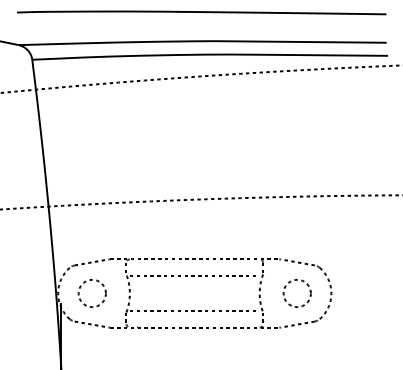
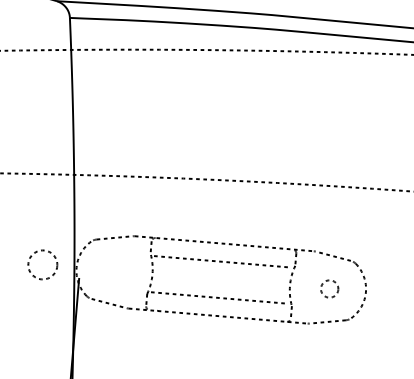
circle: (91, 293) -> (41, 264), moved
circle: (296, 293) -> (328, 288), size x0.6

